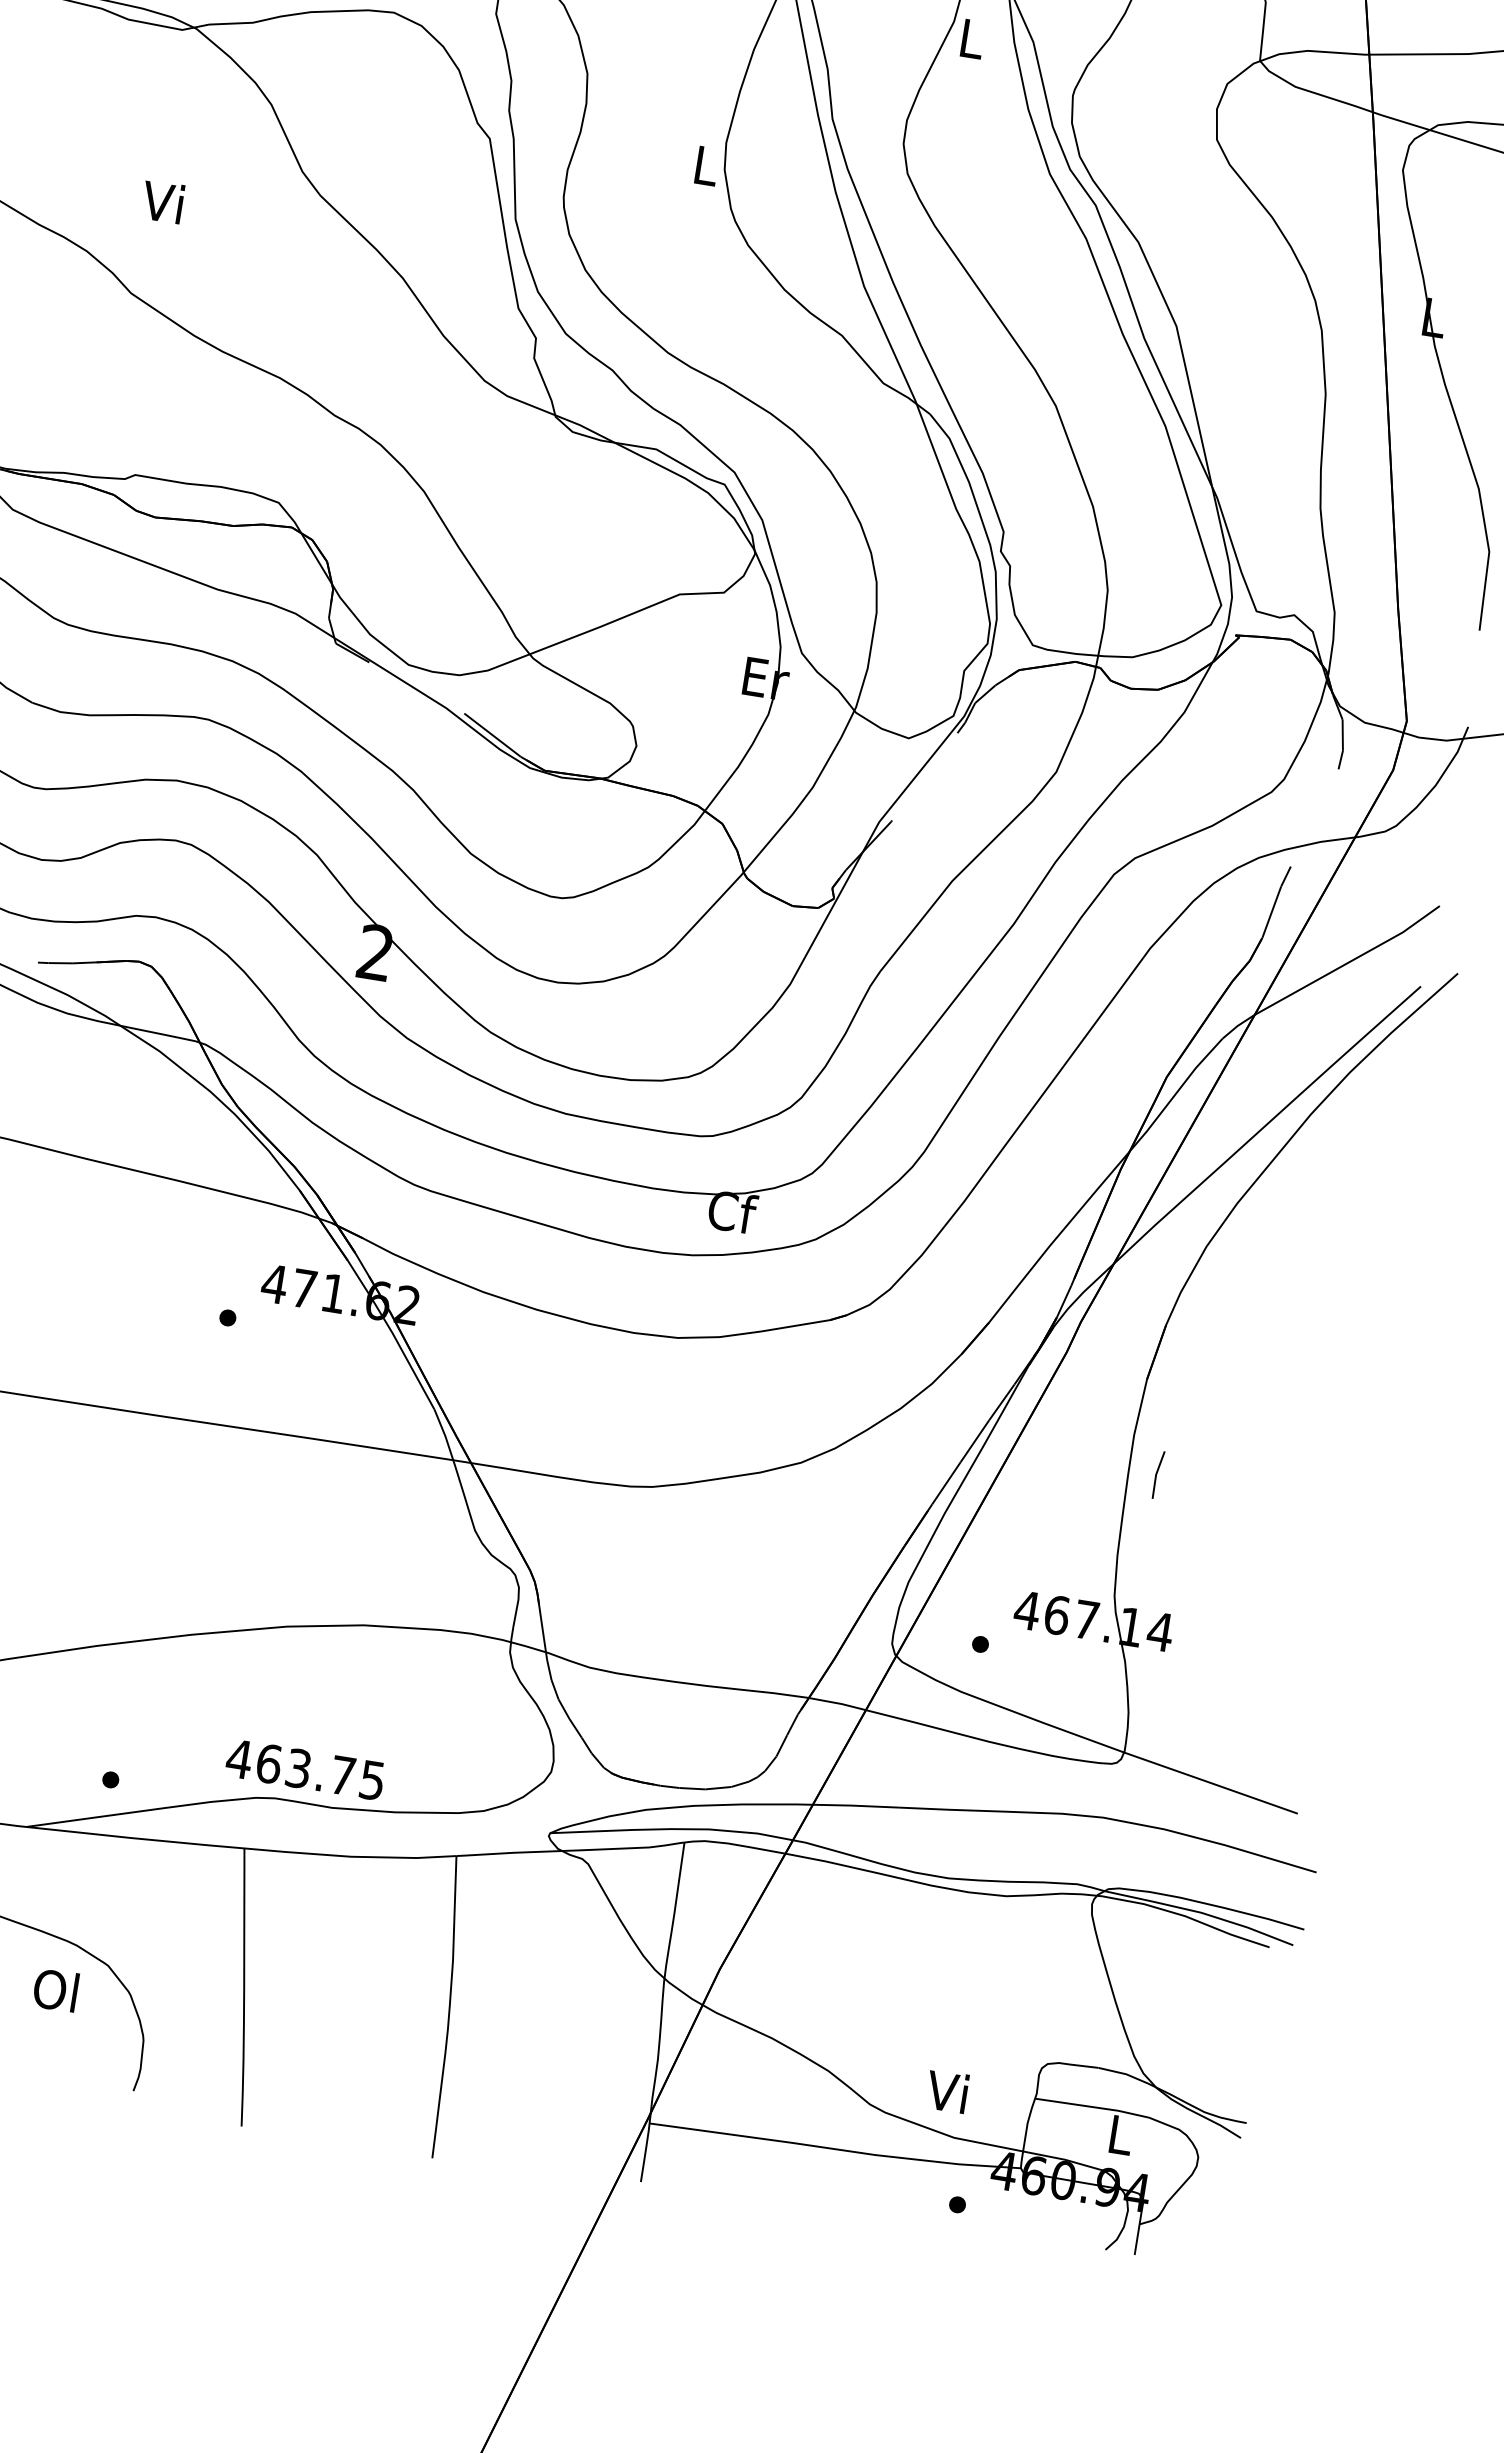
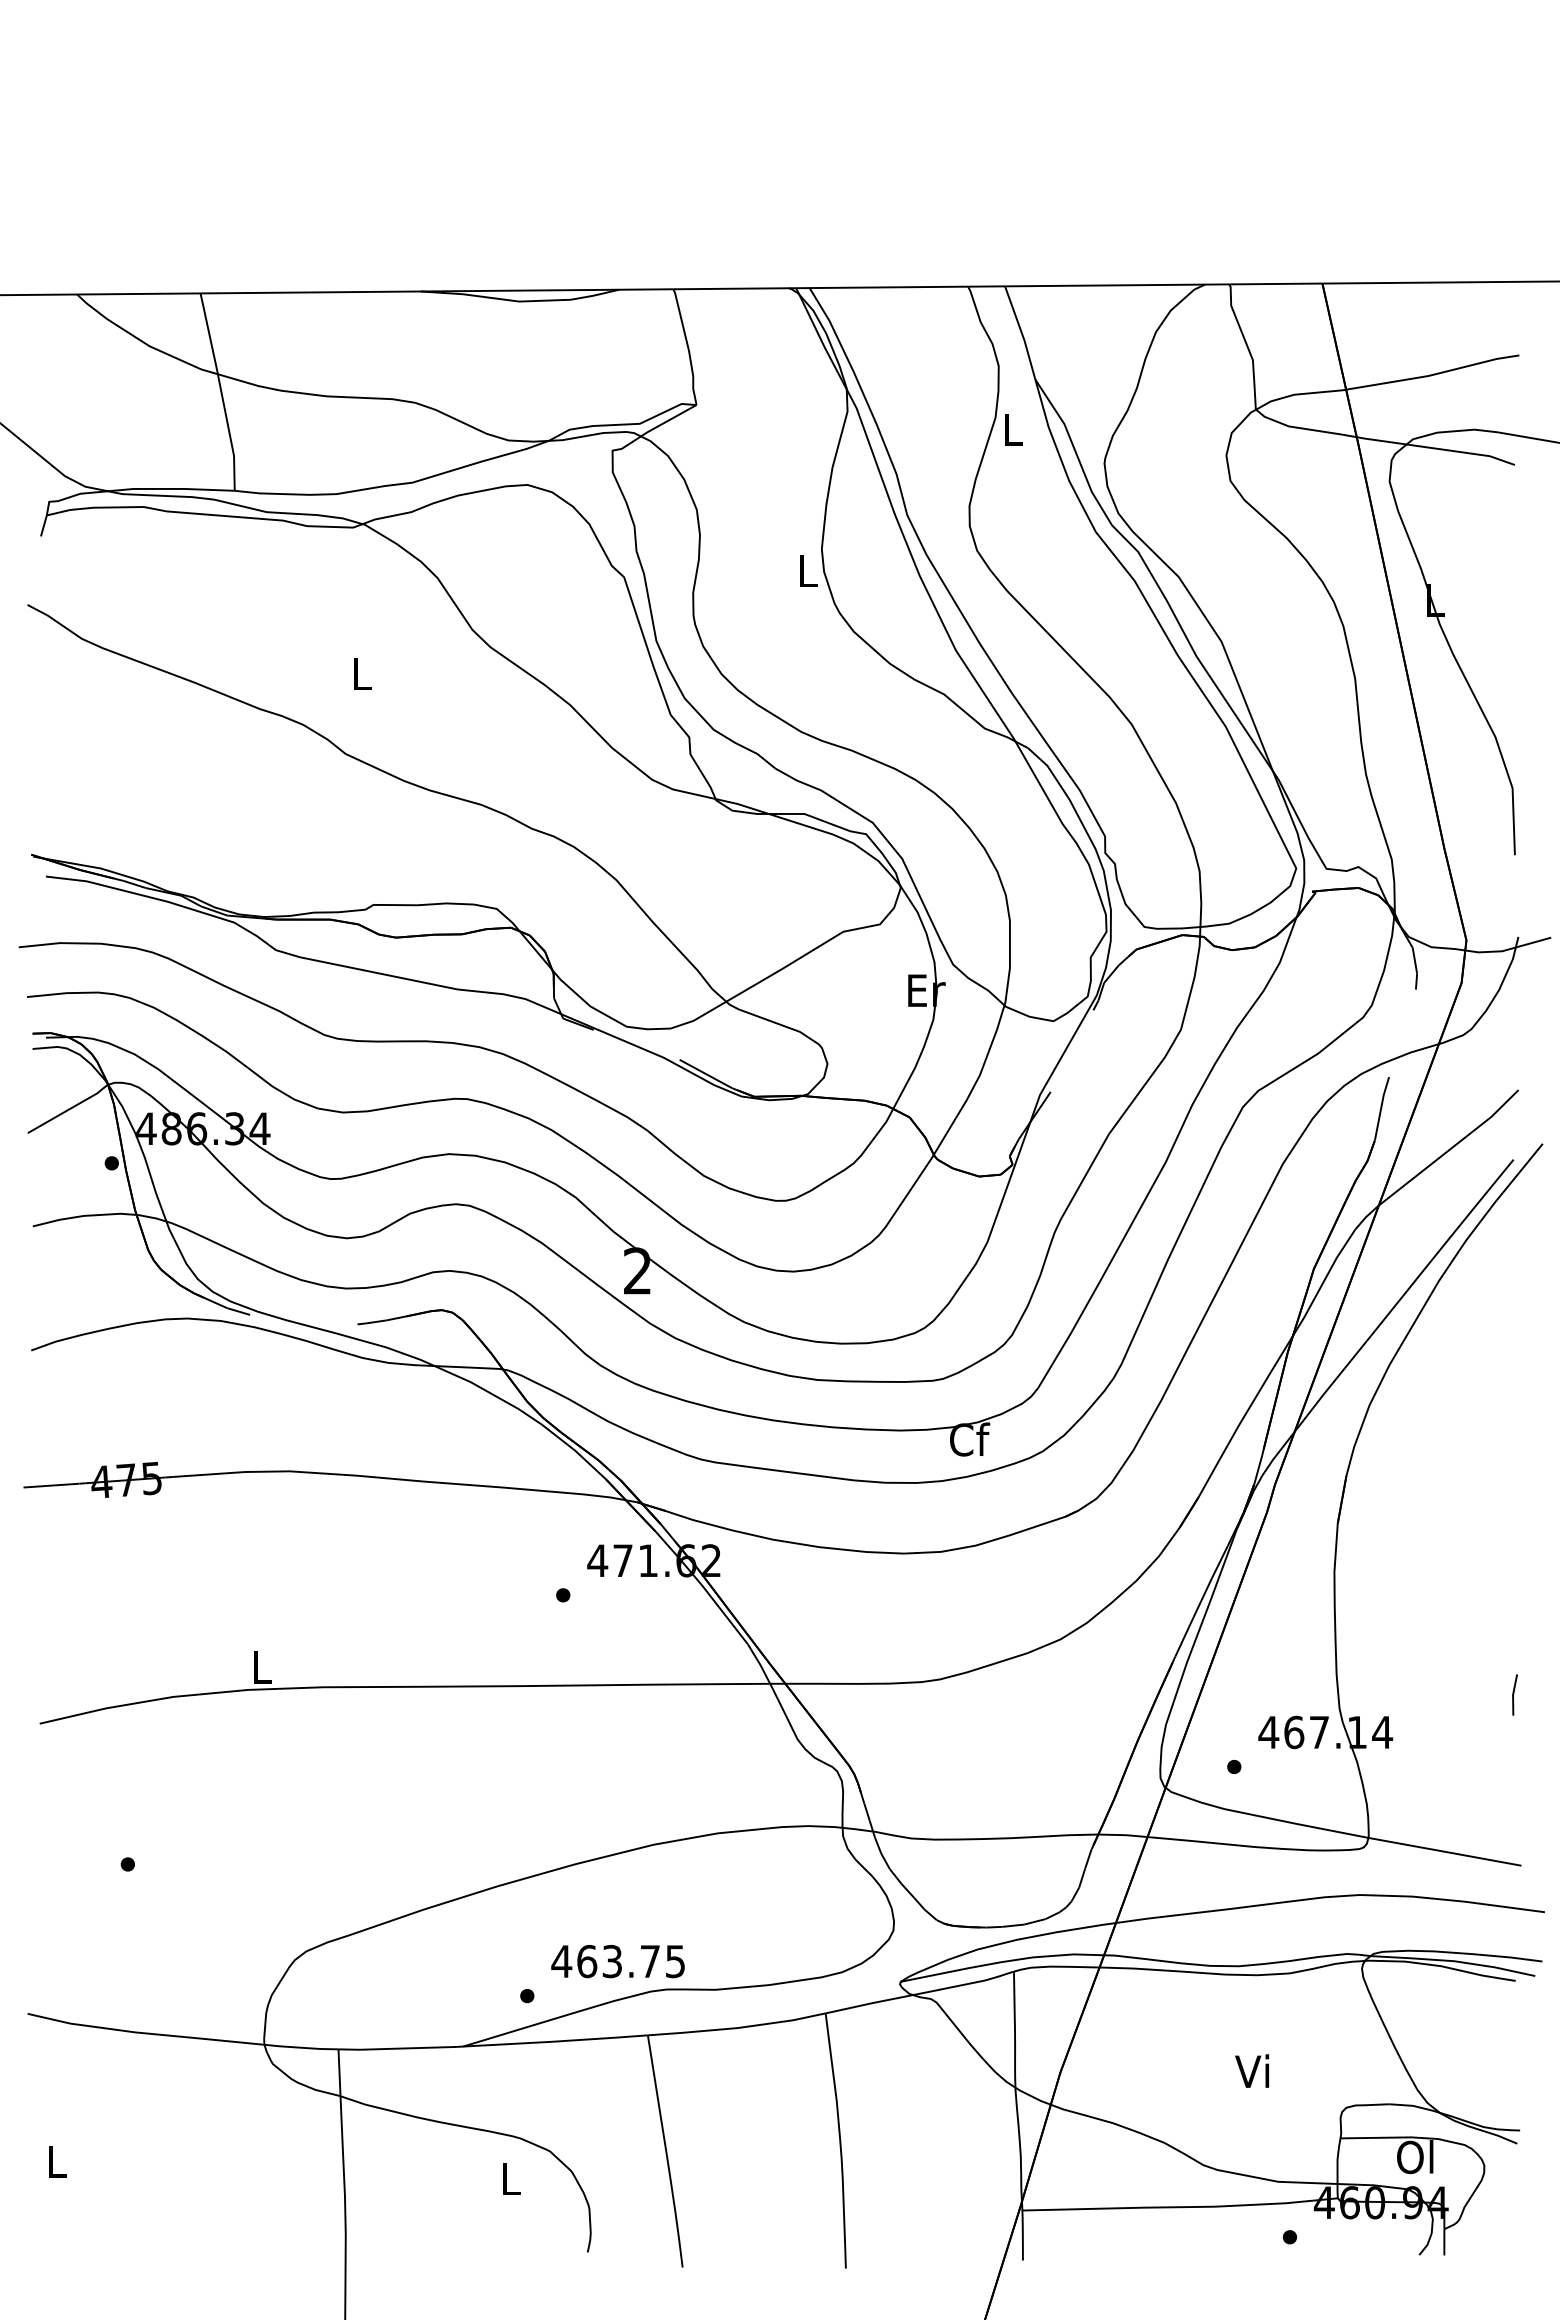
text: (162, 201) -> (359, 673), Vi -> L
line: (1157, 1474) -> (1514, 1694), moved
text: (304, 1769) -> (617, 1961), moved
text: (55, 1989) -> (509, 2178), Ol -> L
text: (946, 2090) -> (1251, 2070), moved
text: (1119, 2135) -> (1415, 2157), L -> Ol

